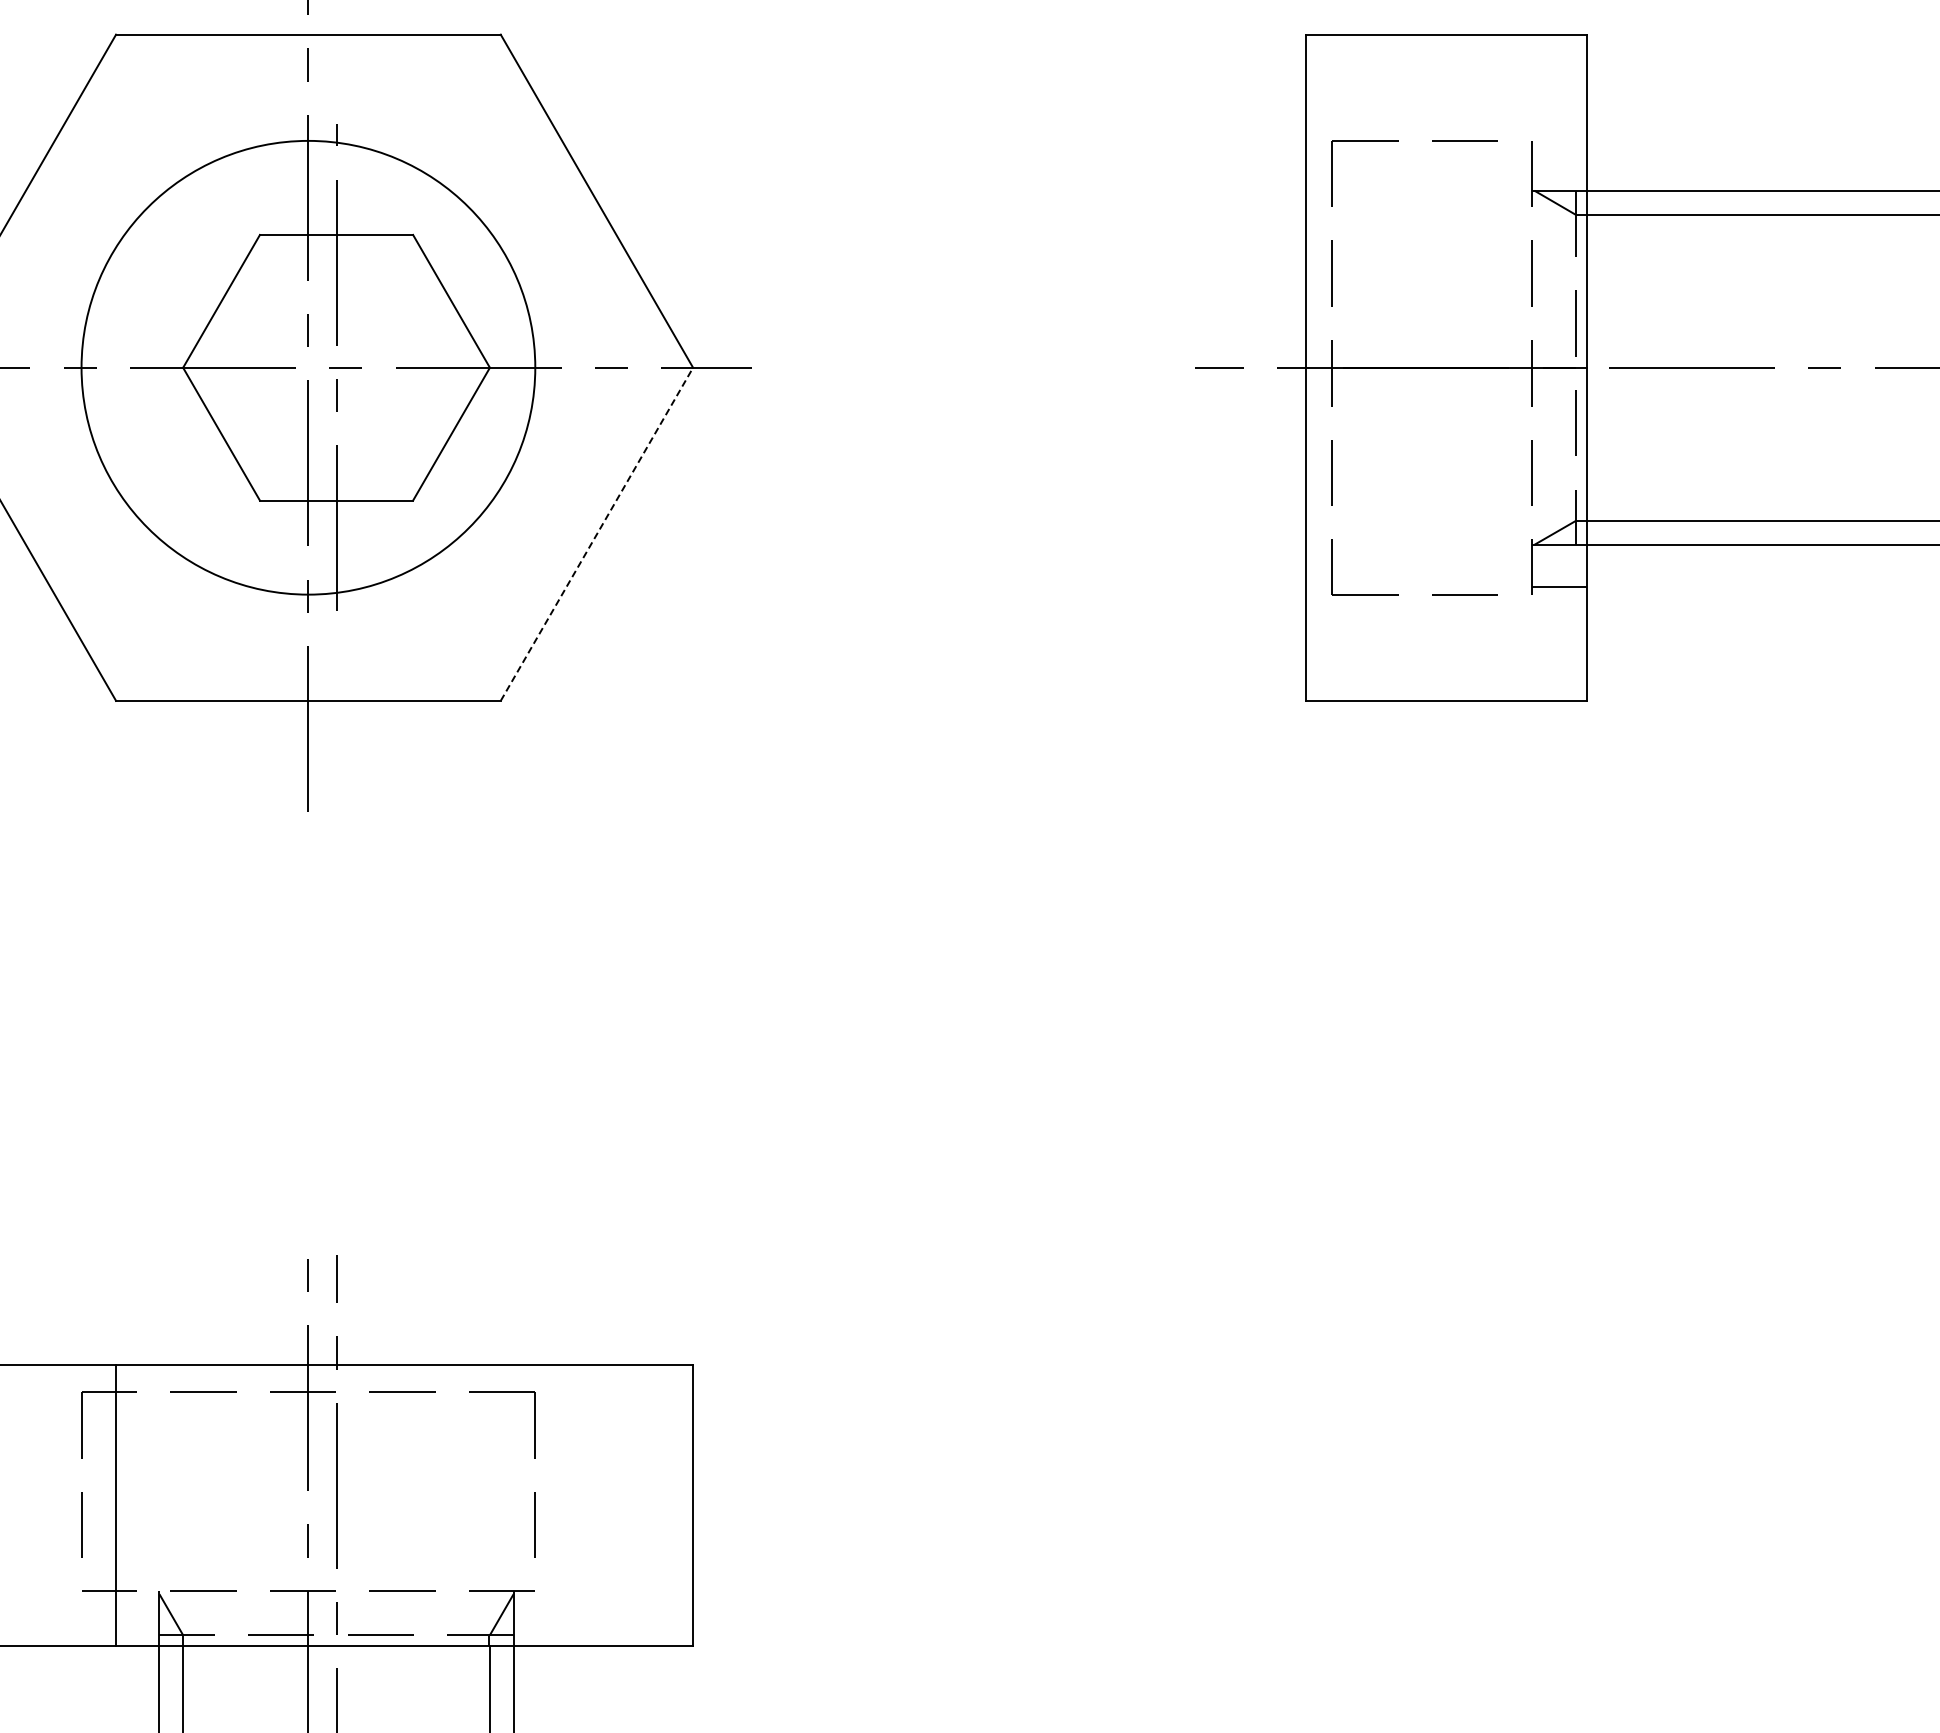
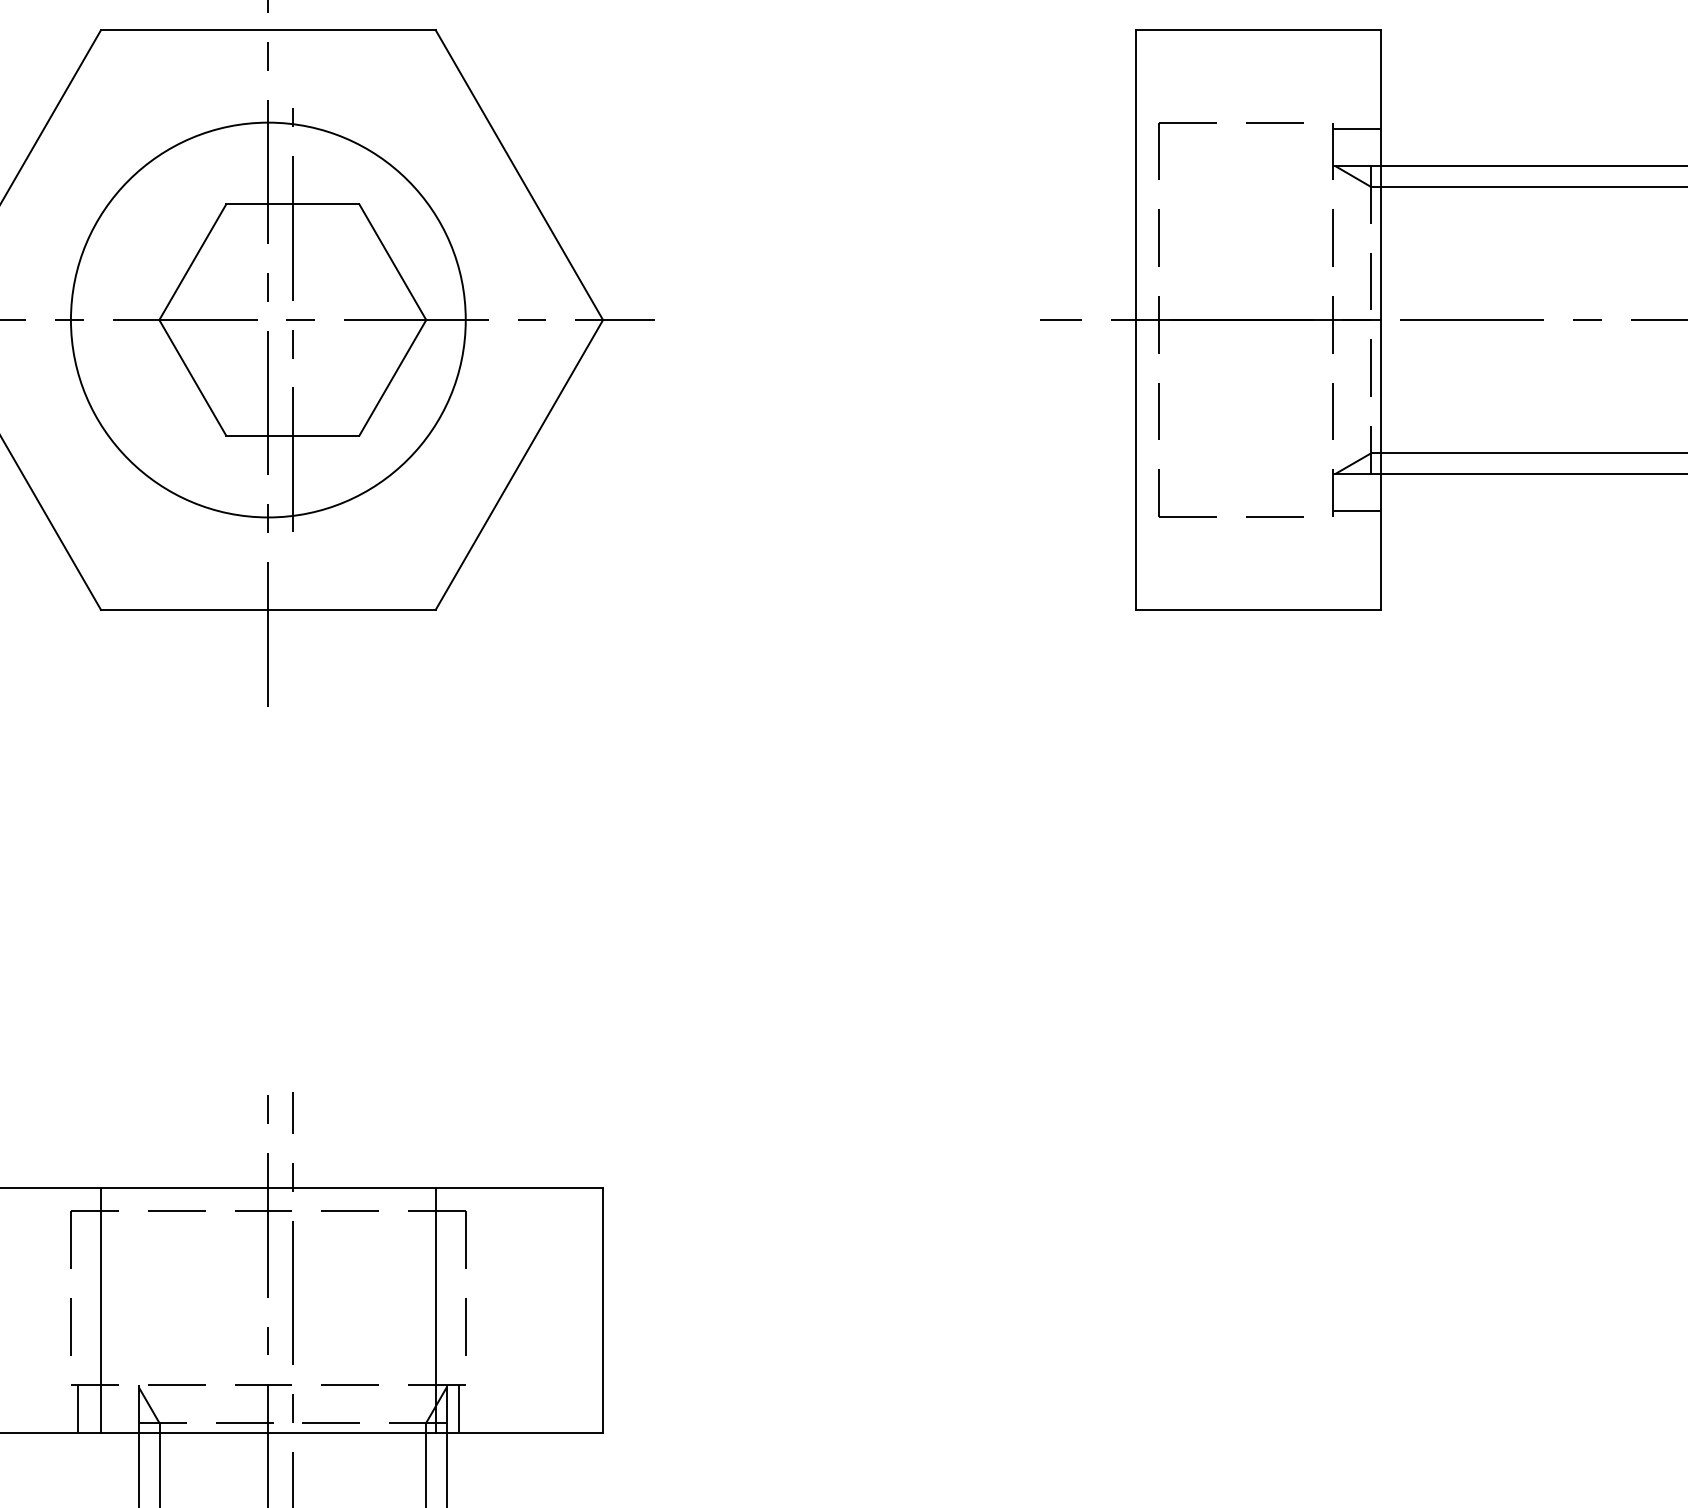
line: (1558, 148) -> (1356, 129), added
line: (597, 533) -> (519, 464), dashed -> solid
line: (500, 1505) -> (435, 1309), added
line: (89, 1618) -> (77, 1408), added
line: (527, 1618) -> (458, 1408), added

